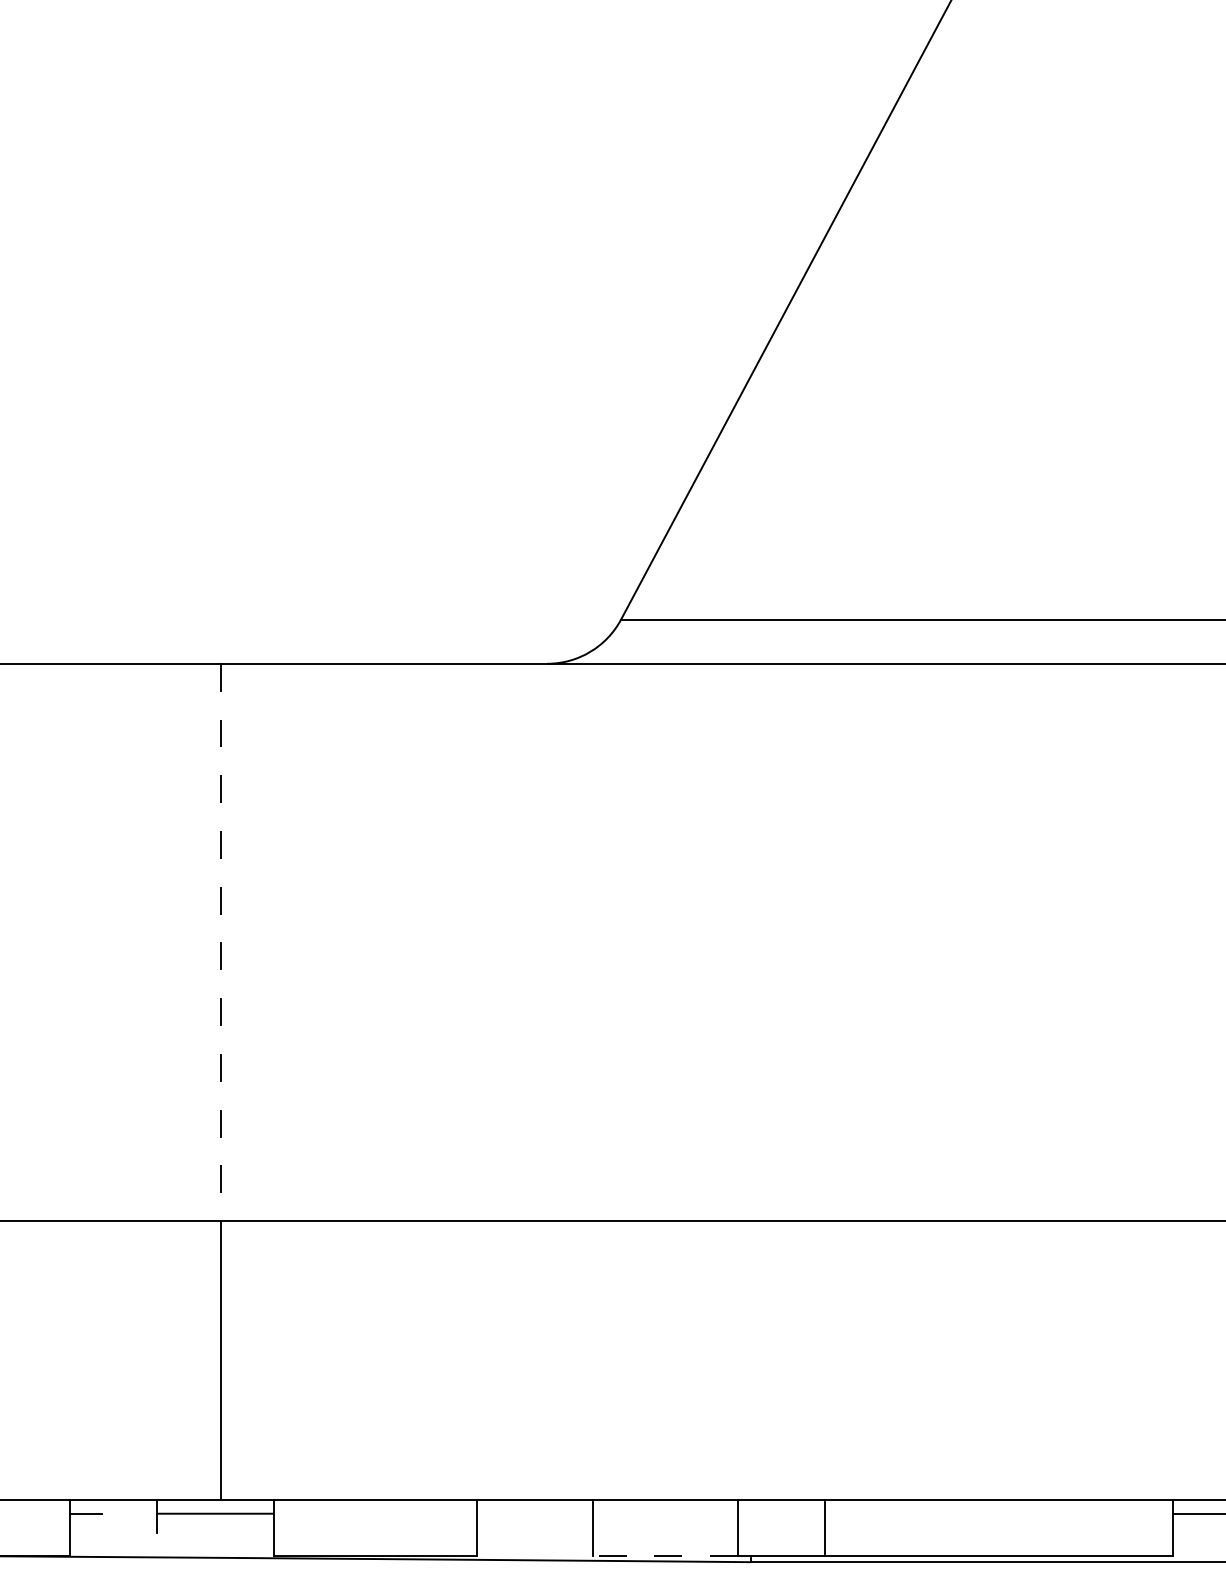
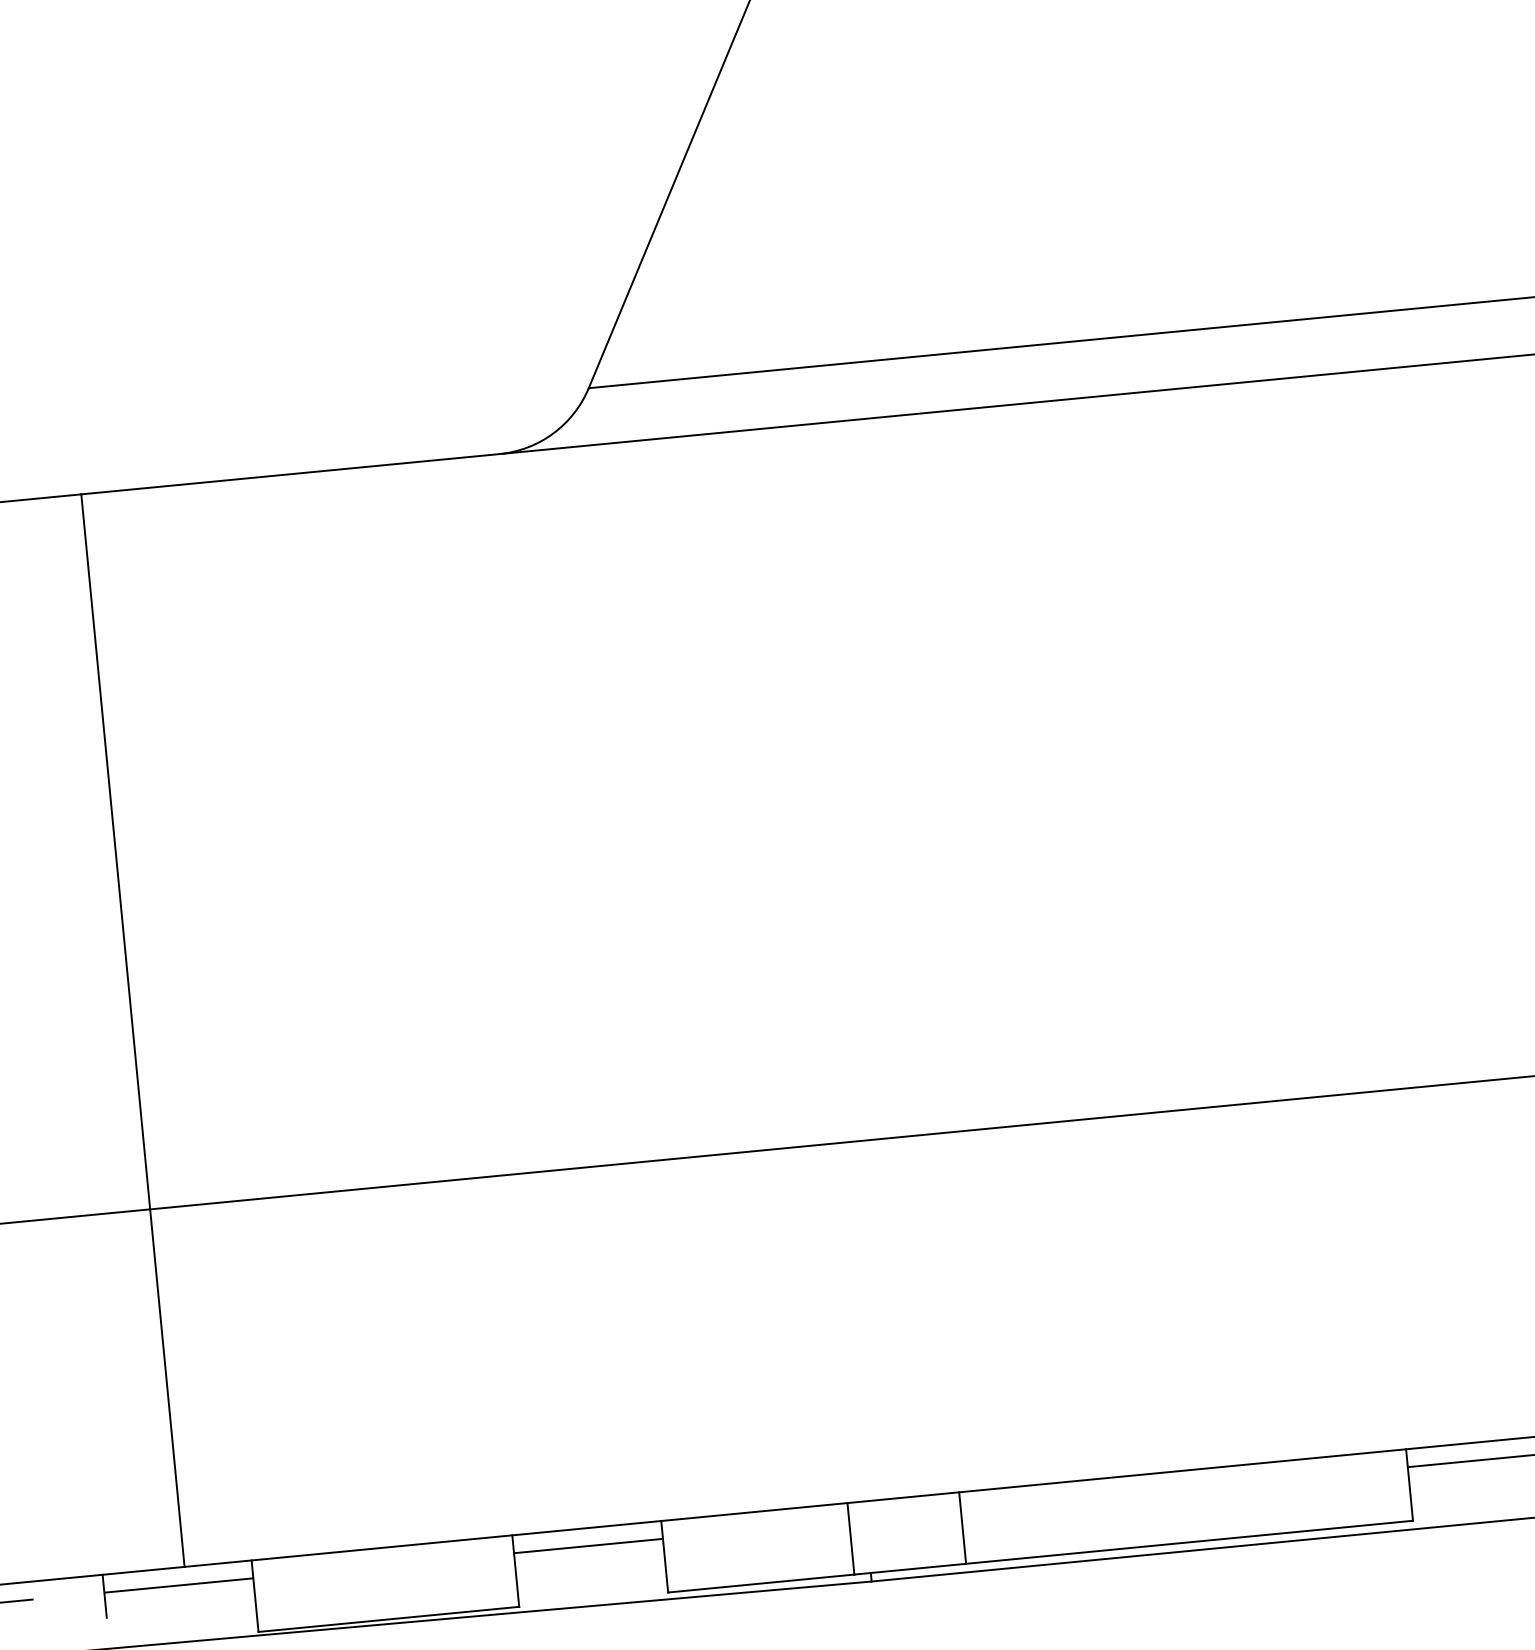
line: (221, 942) -> (115, 851), dashed -> solid
line: (534, 1513) -> (588, 1545), added
line: (665, 1555) -> (761, 1583), dashed -> solid

